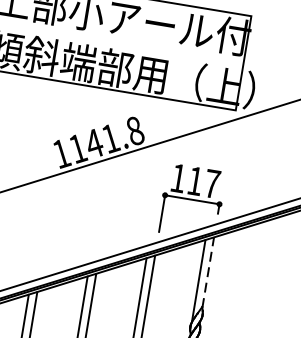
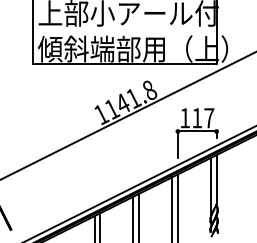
line: (208, 271) -> (216, 179), dashed -> solid

